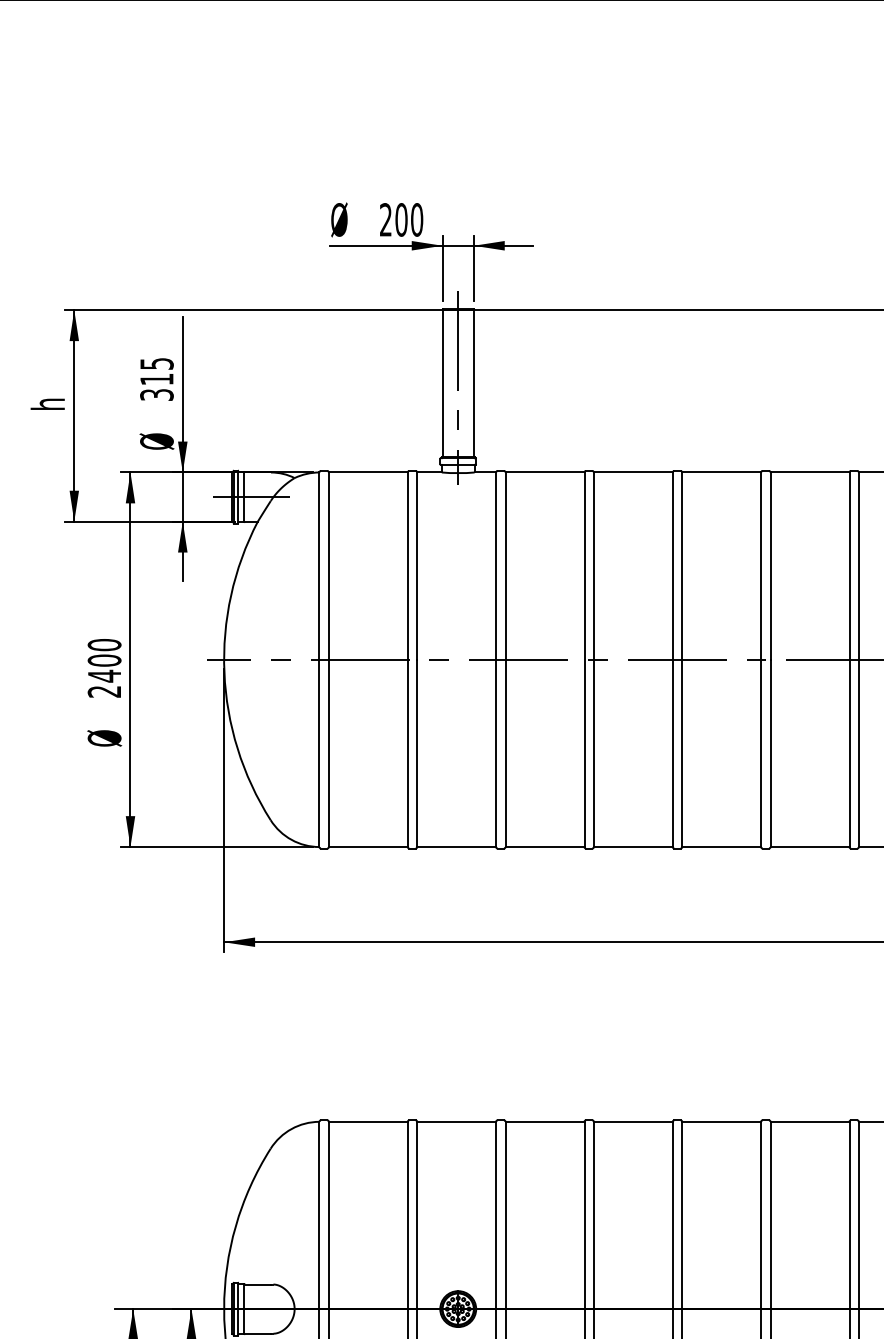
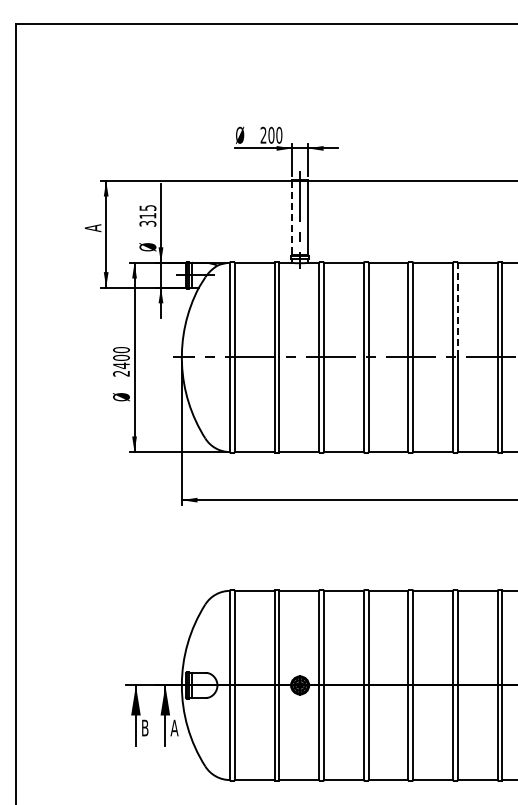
line: (443, 384) -> (292, 218), solid -> dashed
text: (47, 404) -> (92, 228), h -> A
line: (769, 564) -> (457, 309), solid -> dashed

